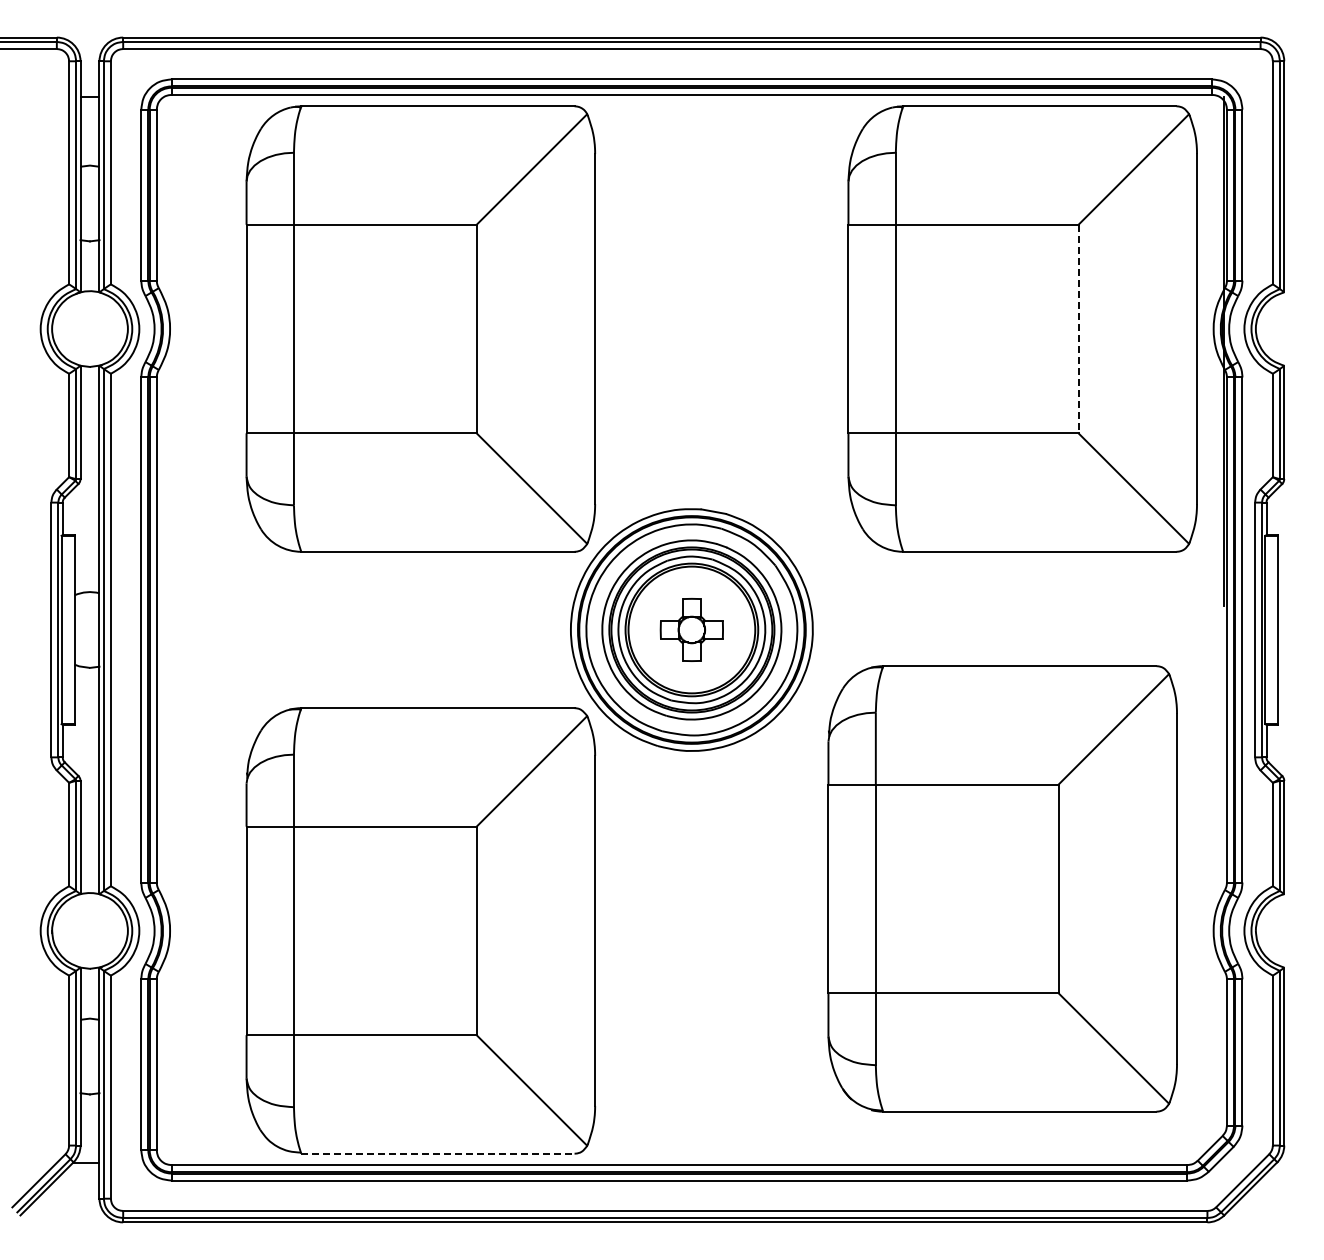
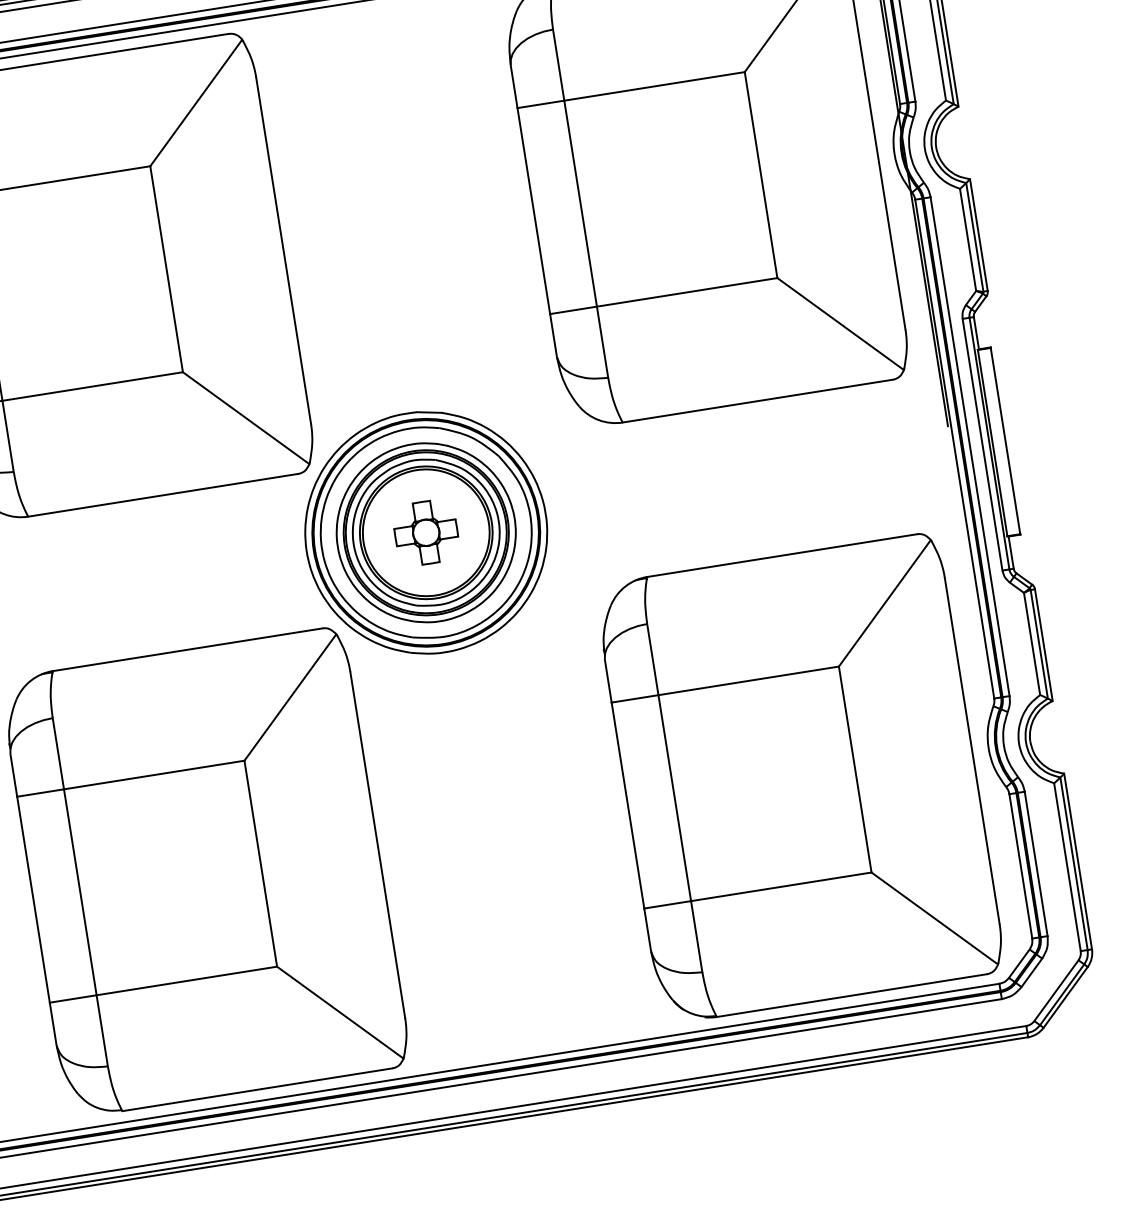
line: (1078, 329) -> (761, 175), dashed -> solid
part: (1002, 888) -> (799, 777), moved
line: (437, 1153) -> (256, 1089), dashed -> solid

